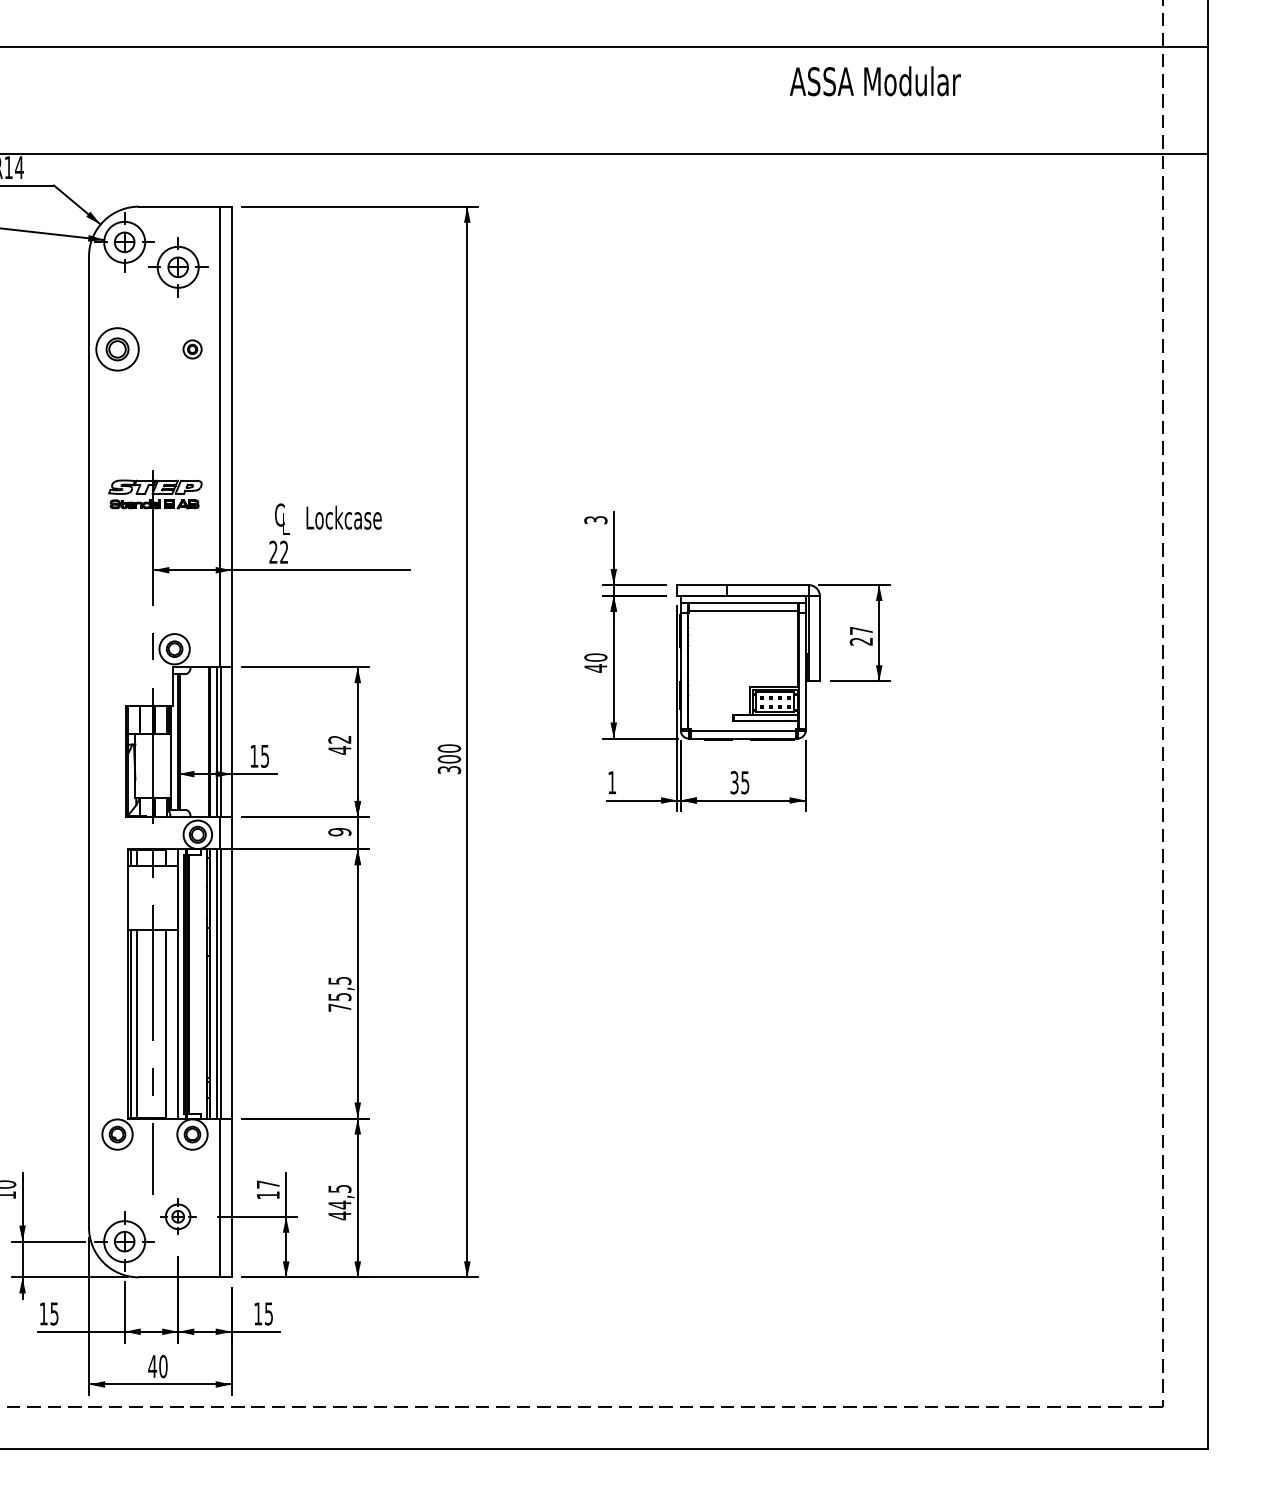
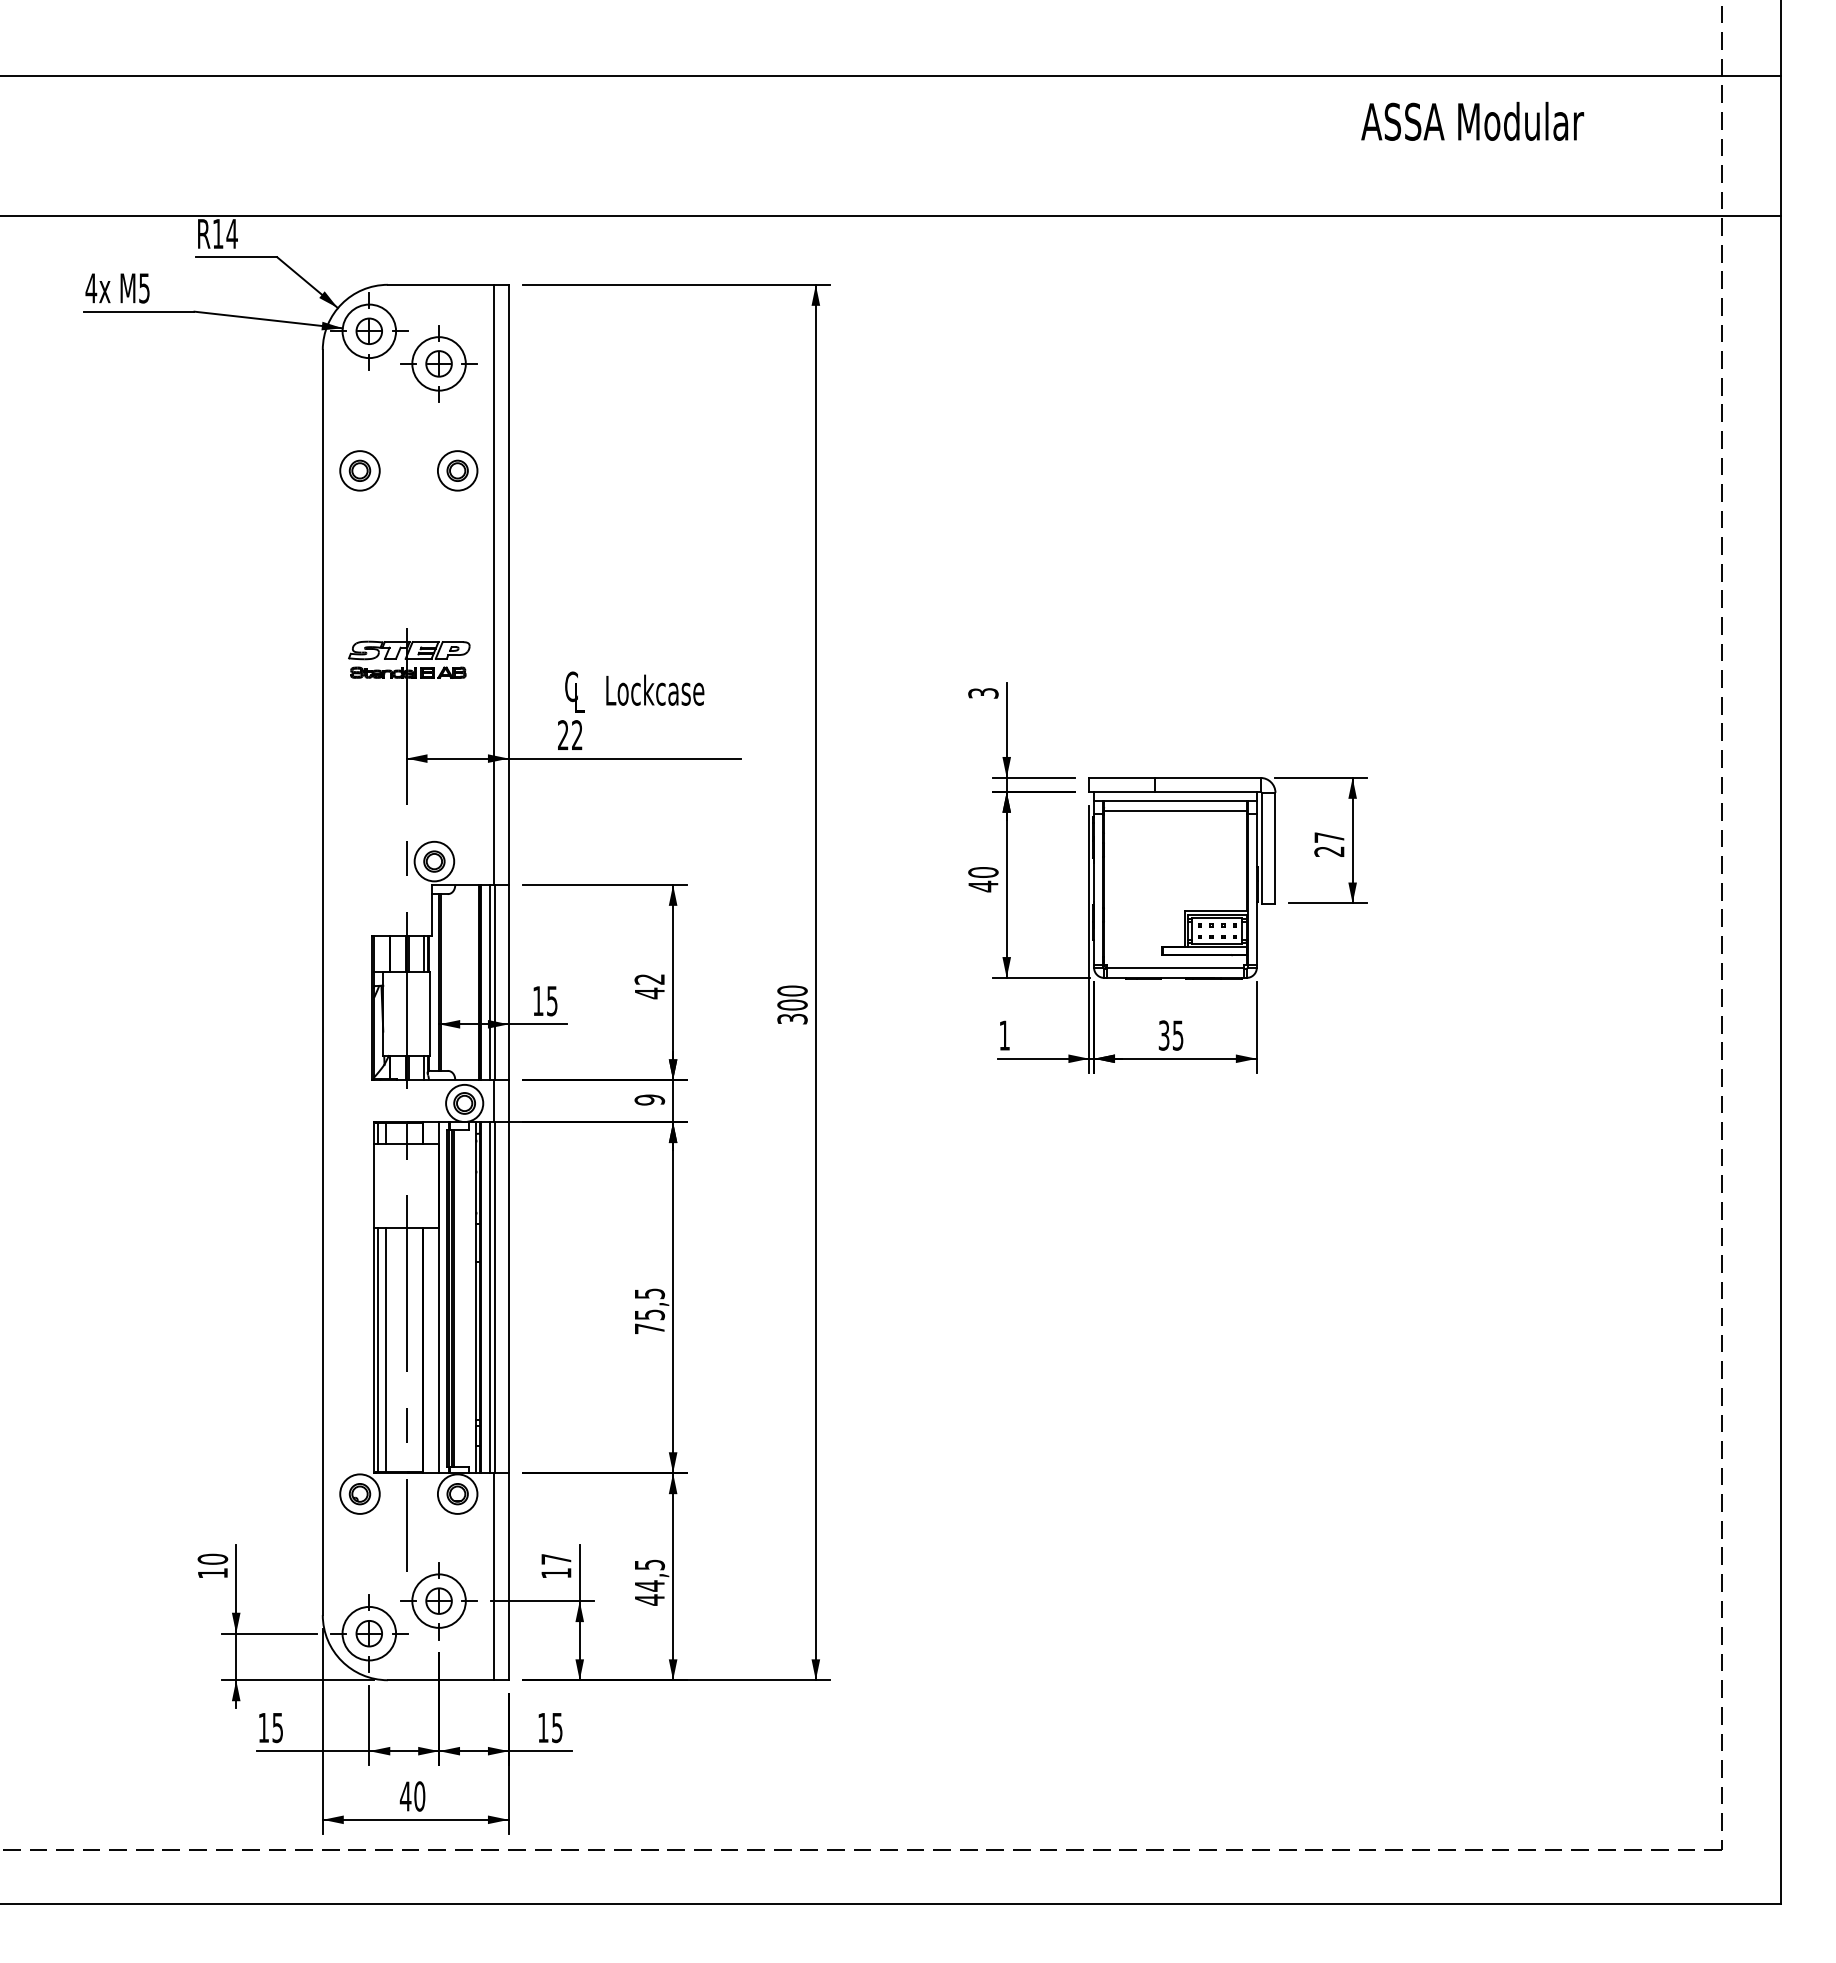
text: (875, 80) -> (1472, 120), moved
part: (117, 349) -> (359, 470), size x0.71
part: (192, 349) -> (457, 470), size x1.67
part: (177, 1216) -> (438, 1601), size x1.67

